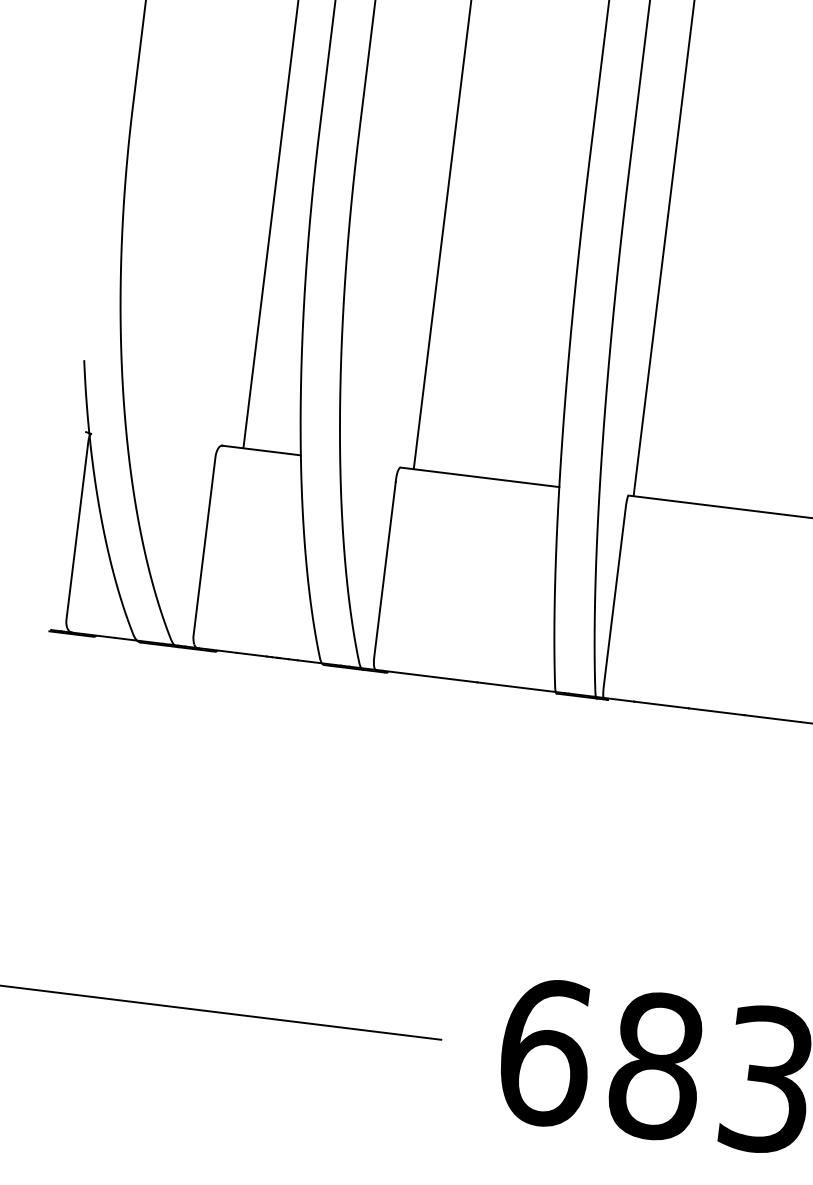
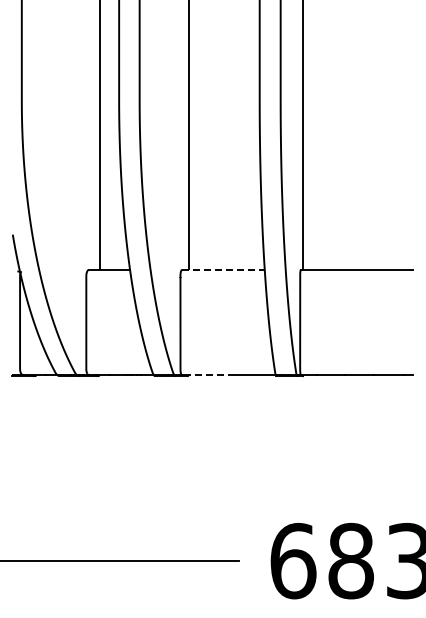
line: (480, 476) -> (223, 269), solid -> dashed
line: (430, 676) -> (210, 375), solid -> dashed

